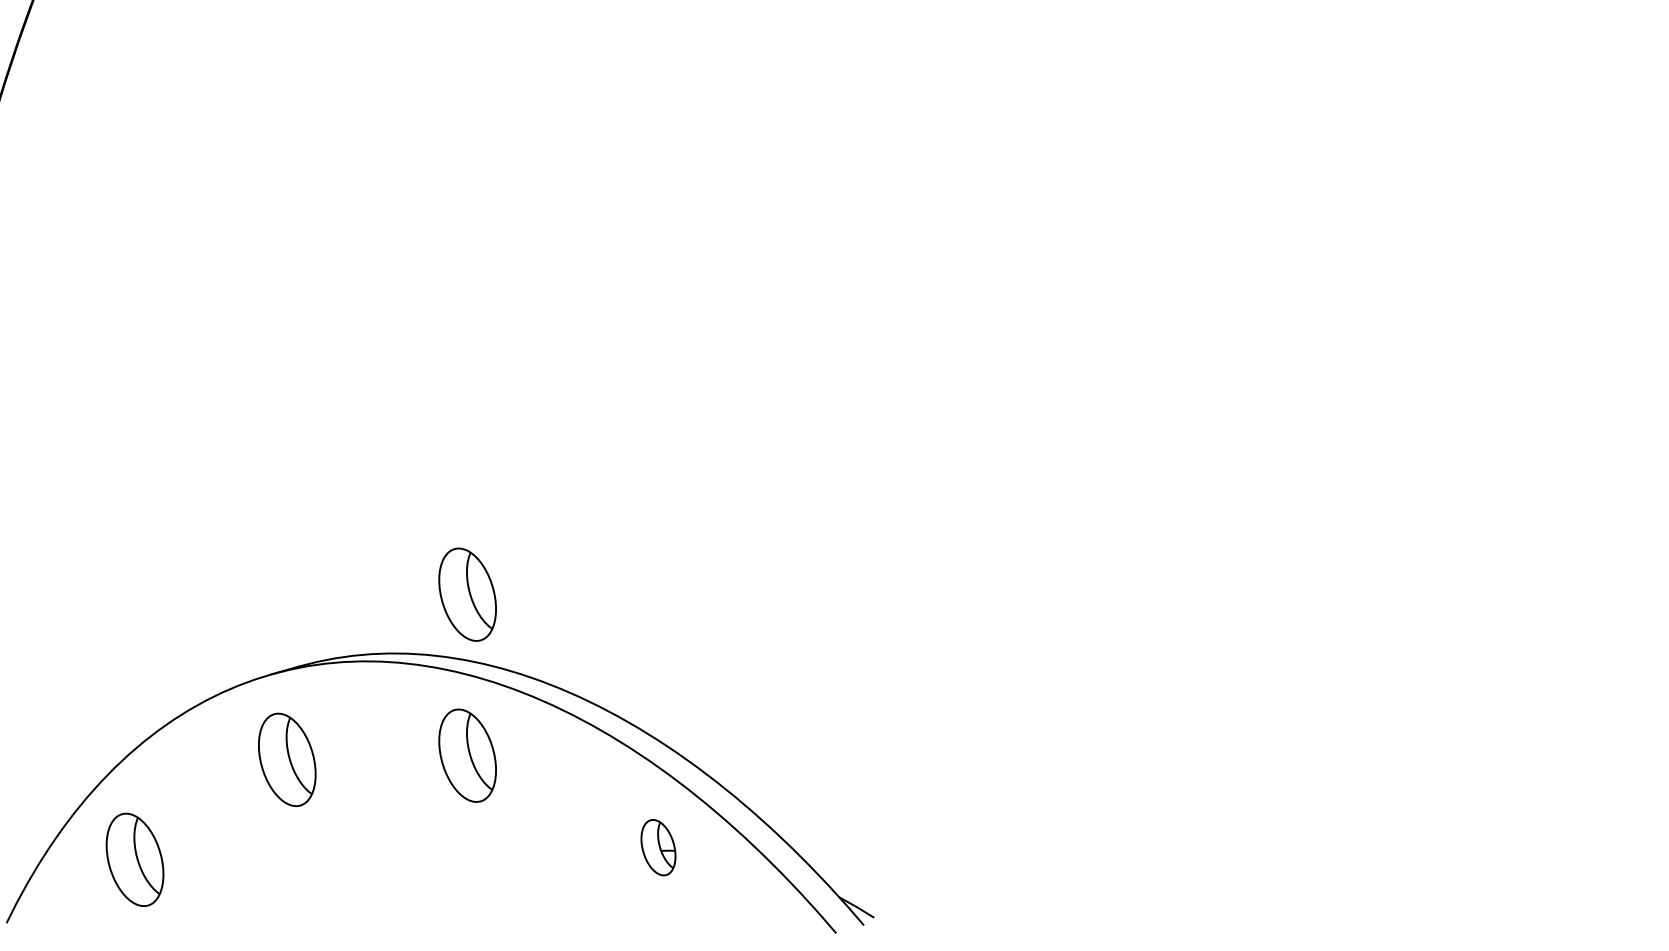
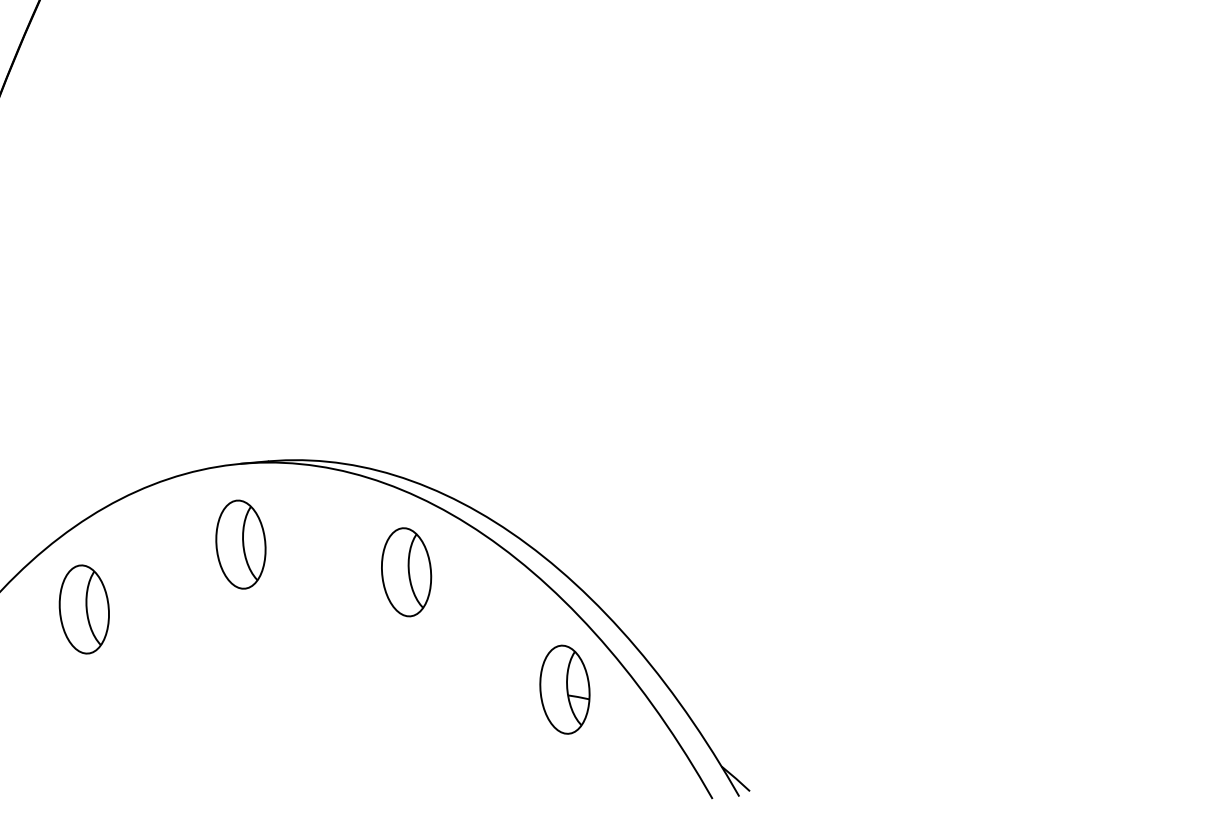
part: (467, 594) -> (434, 424), removed
part: (658, 847) -> (565, 689), size x1.67

